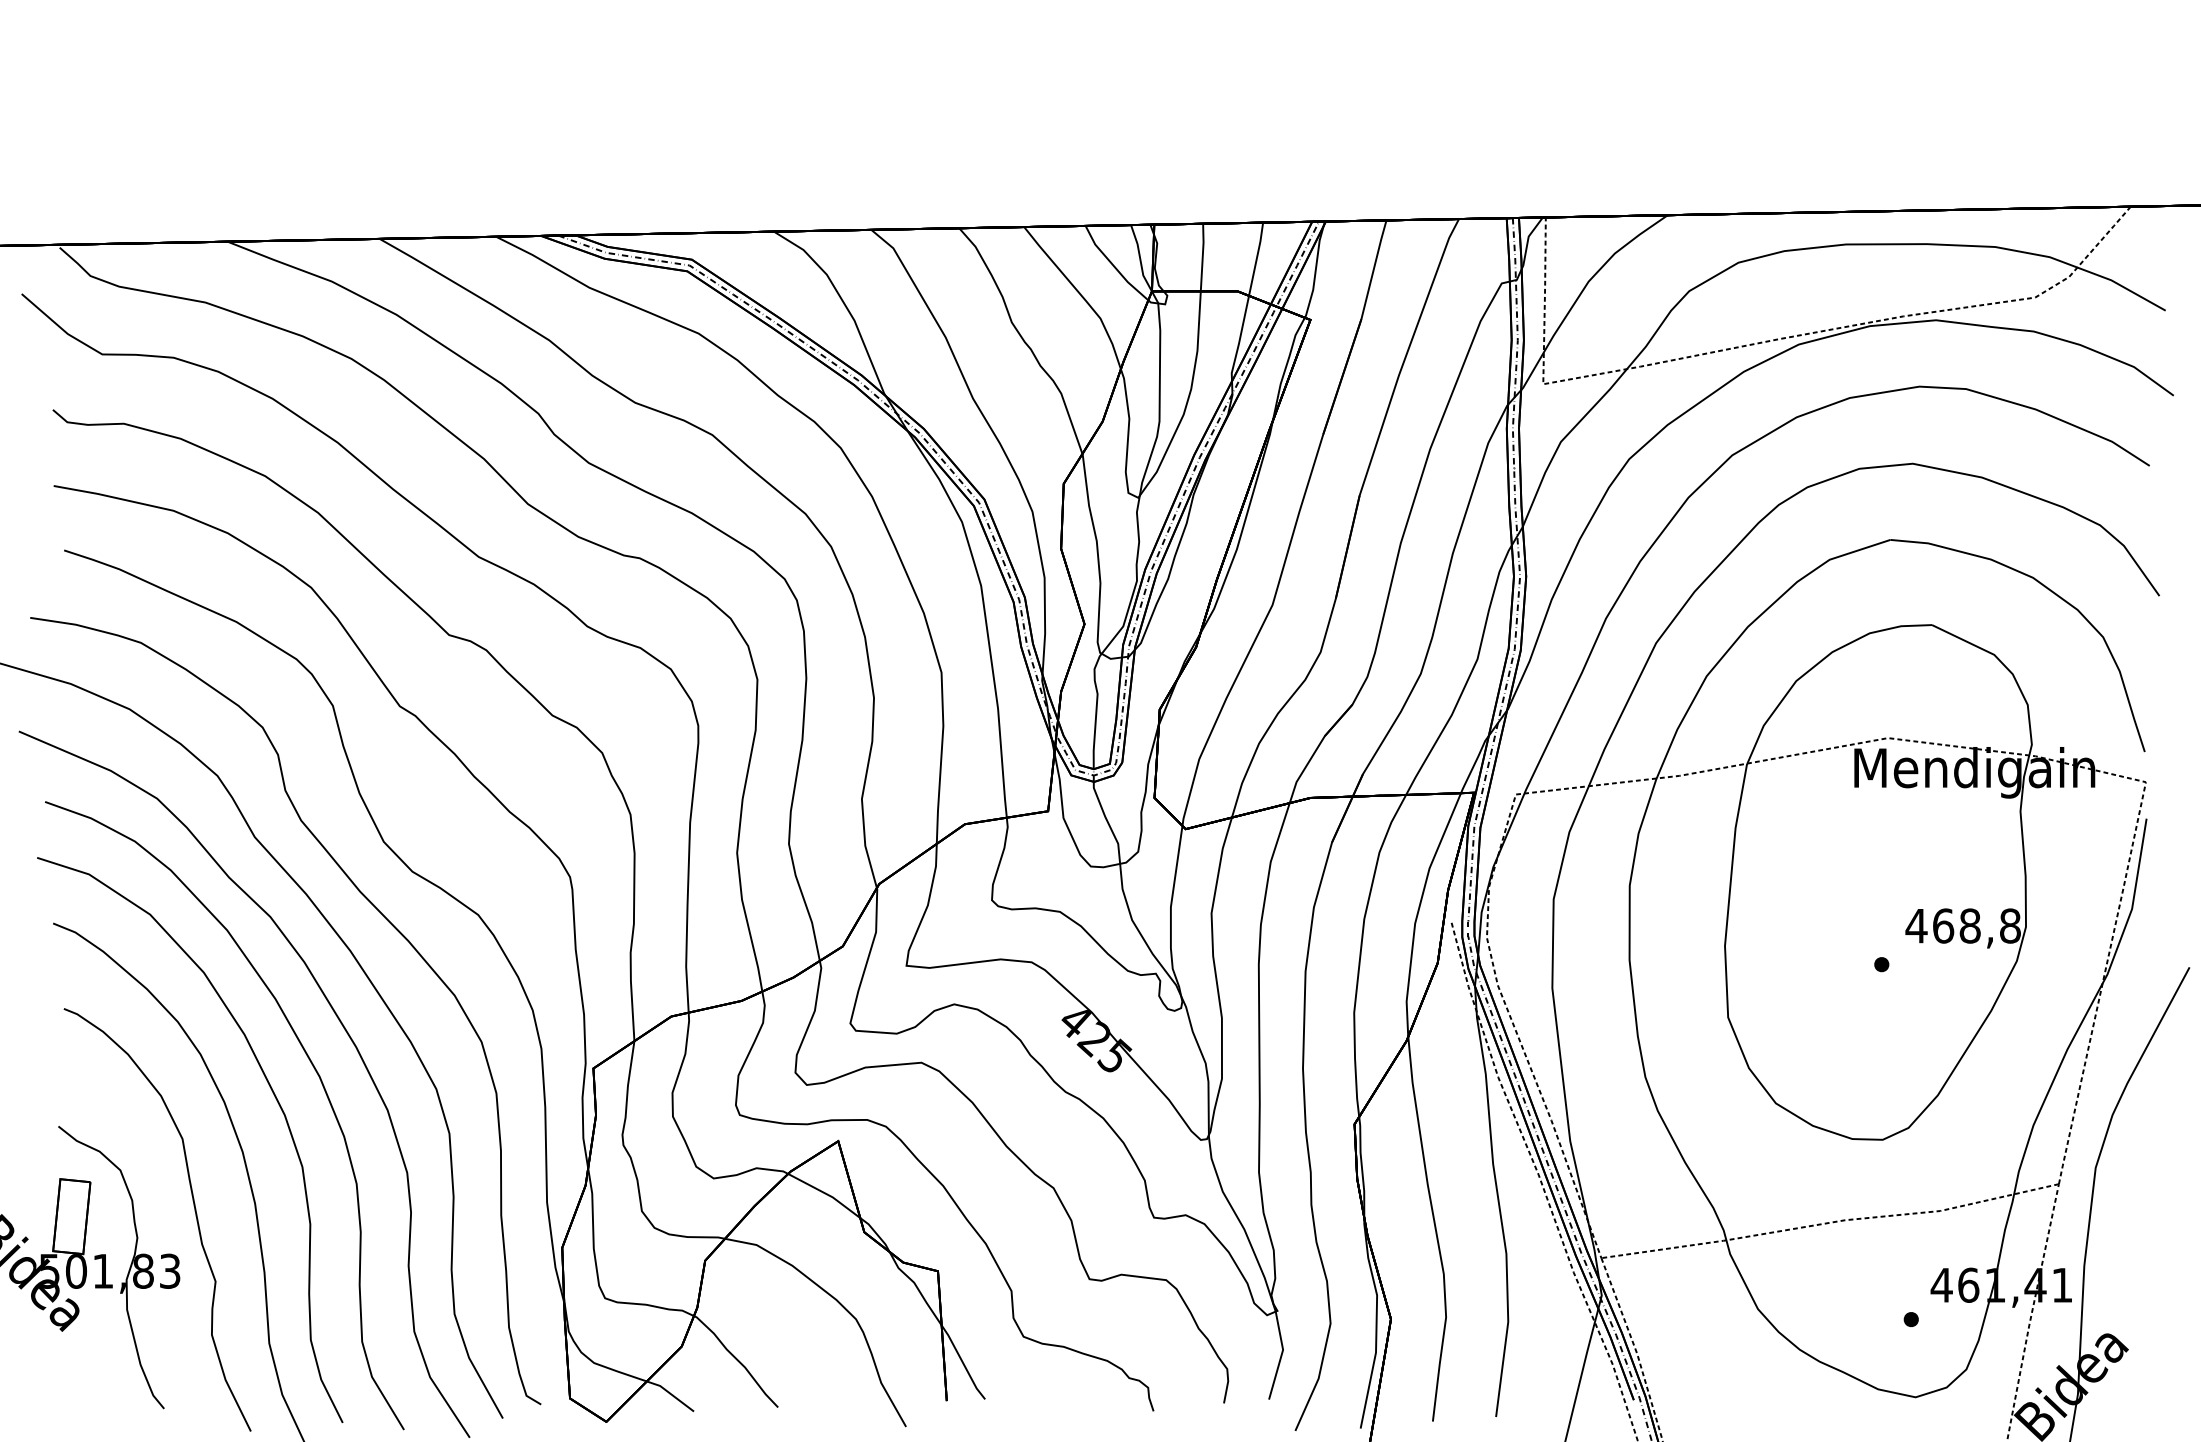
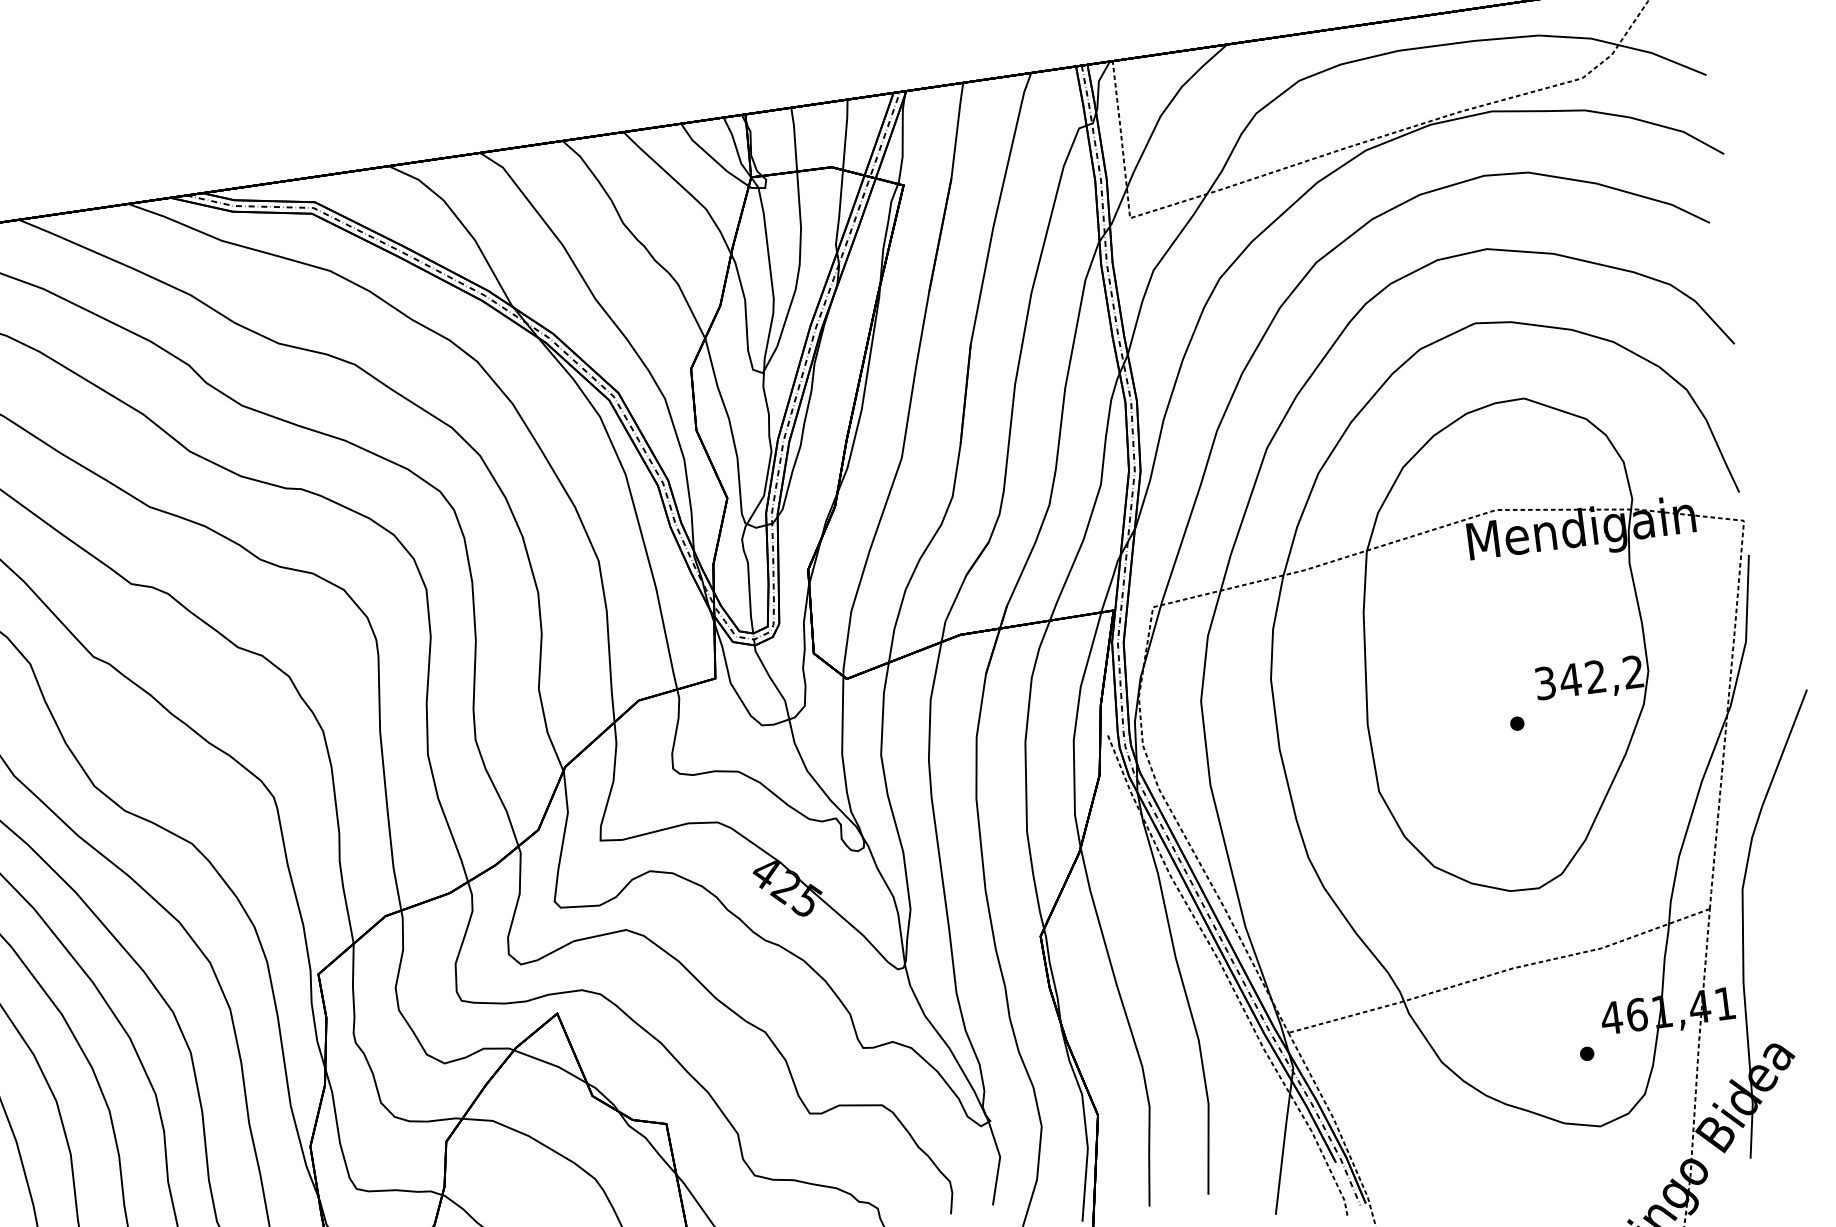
text: (1962, 925) -> (1588, 677), 468,8 -> 342,2

